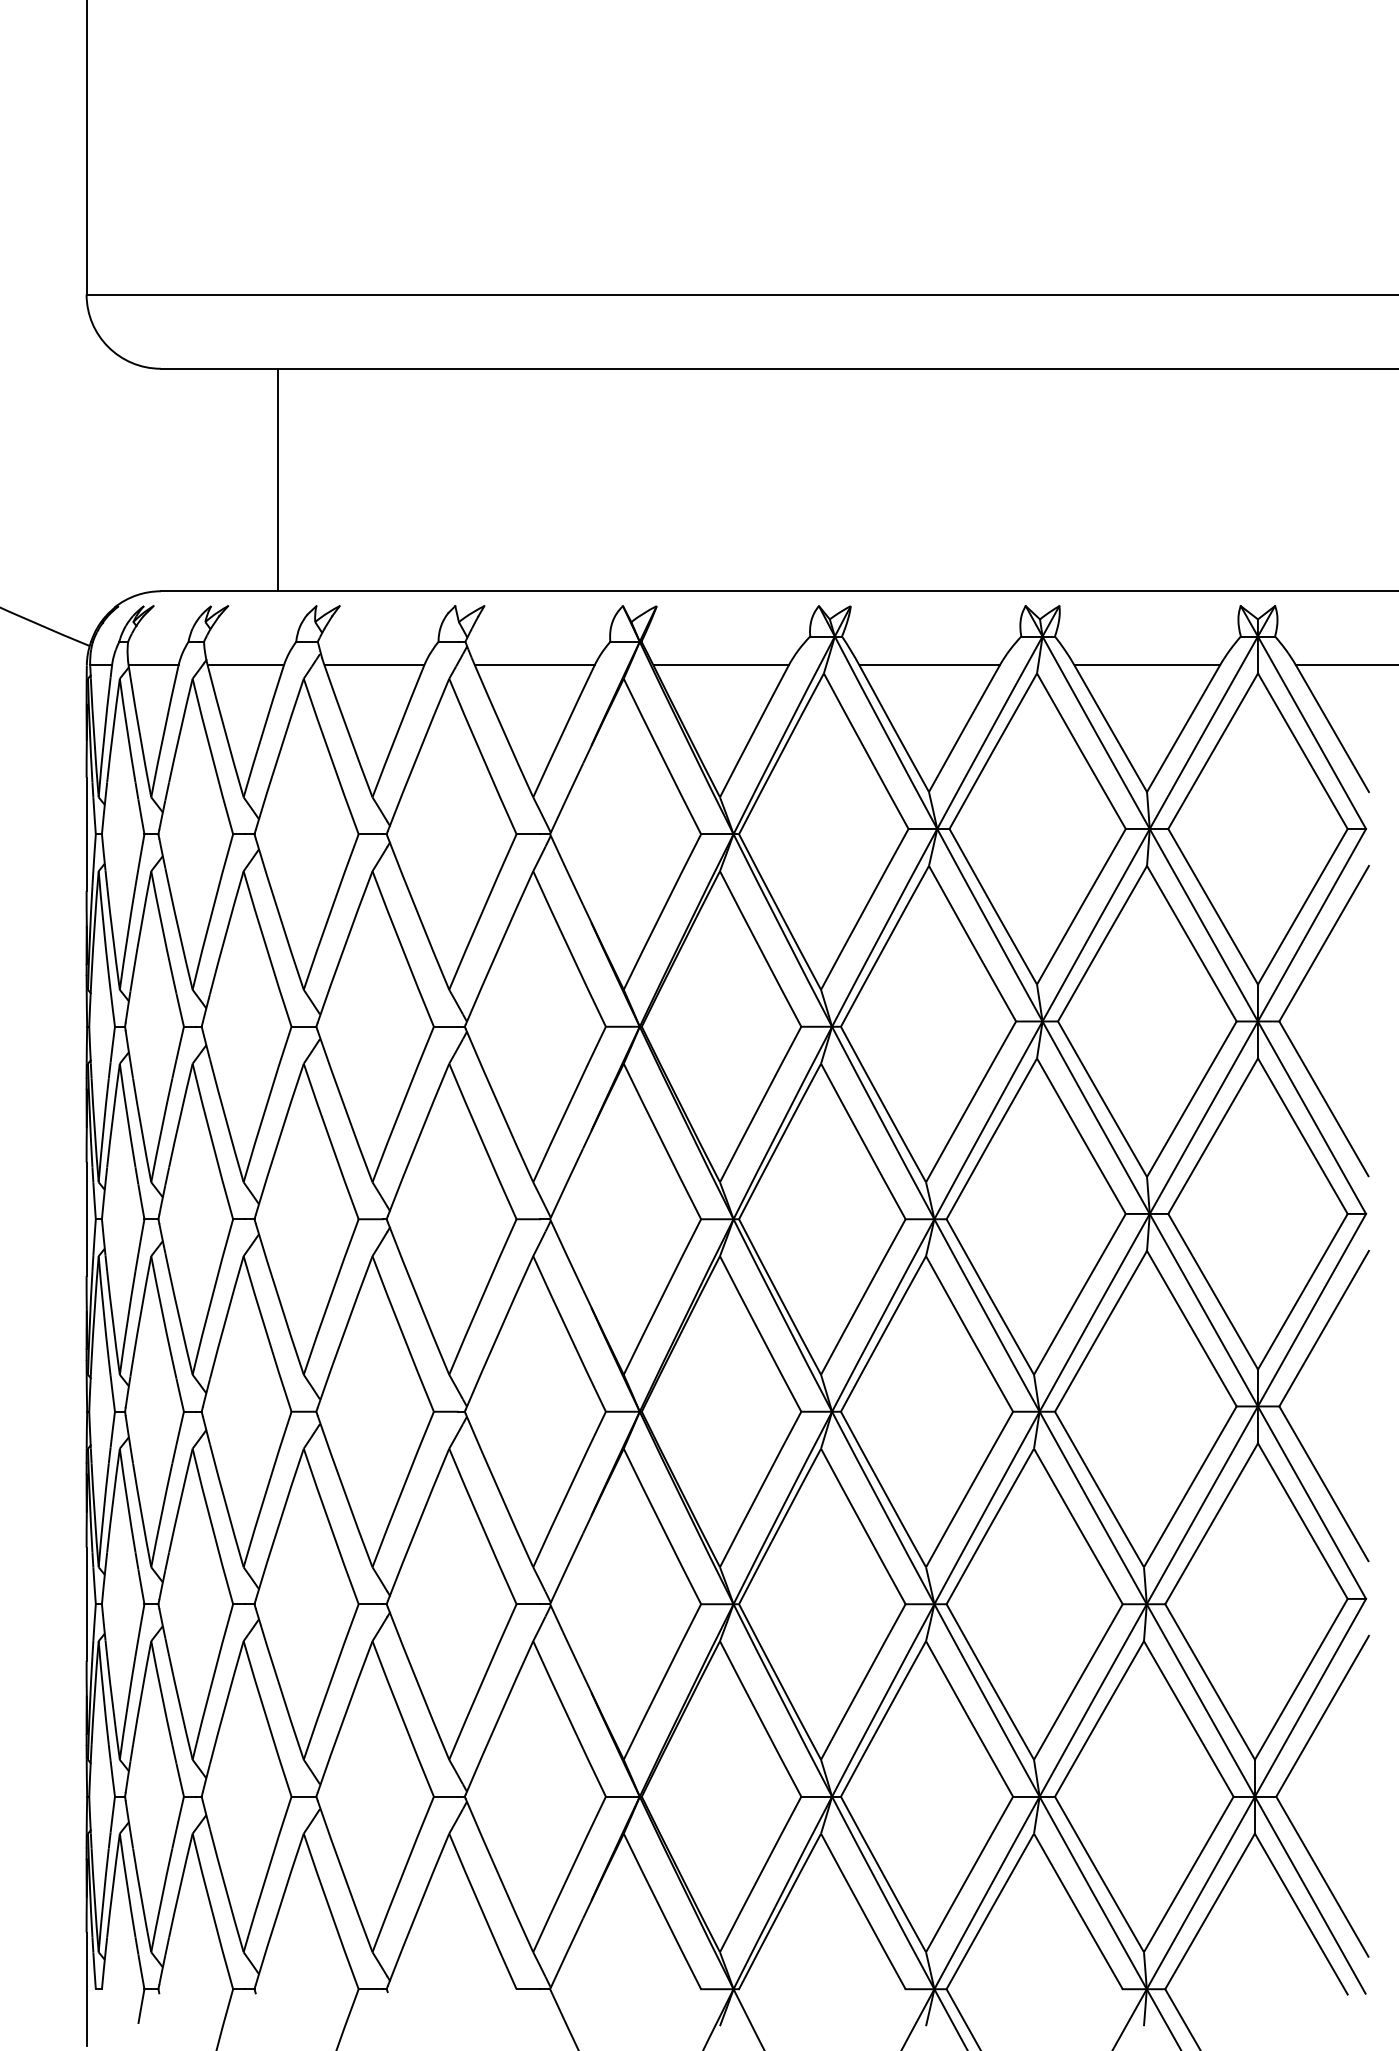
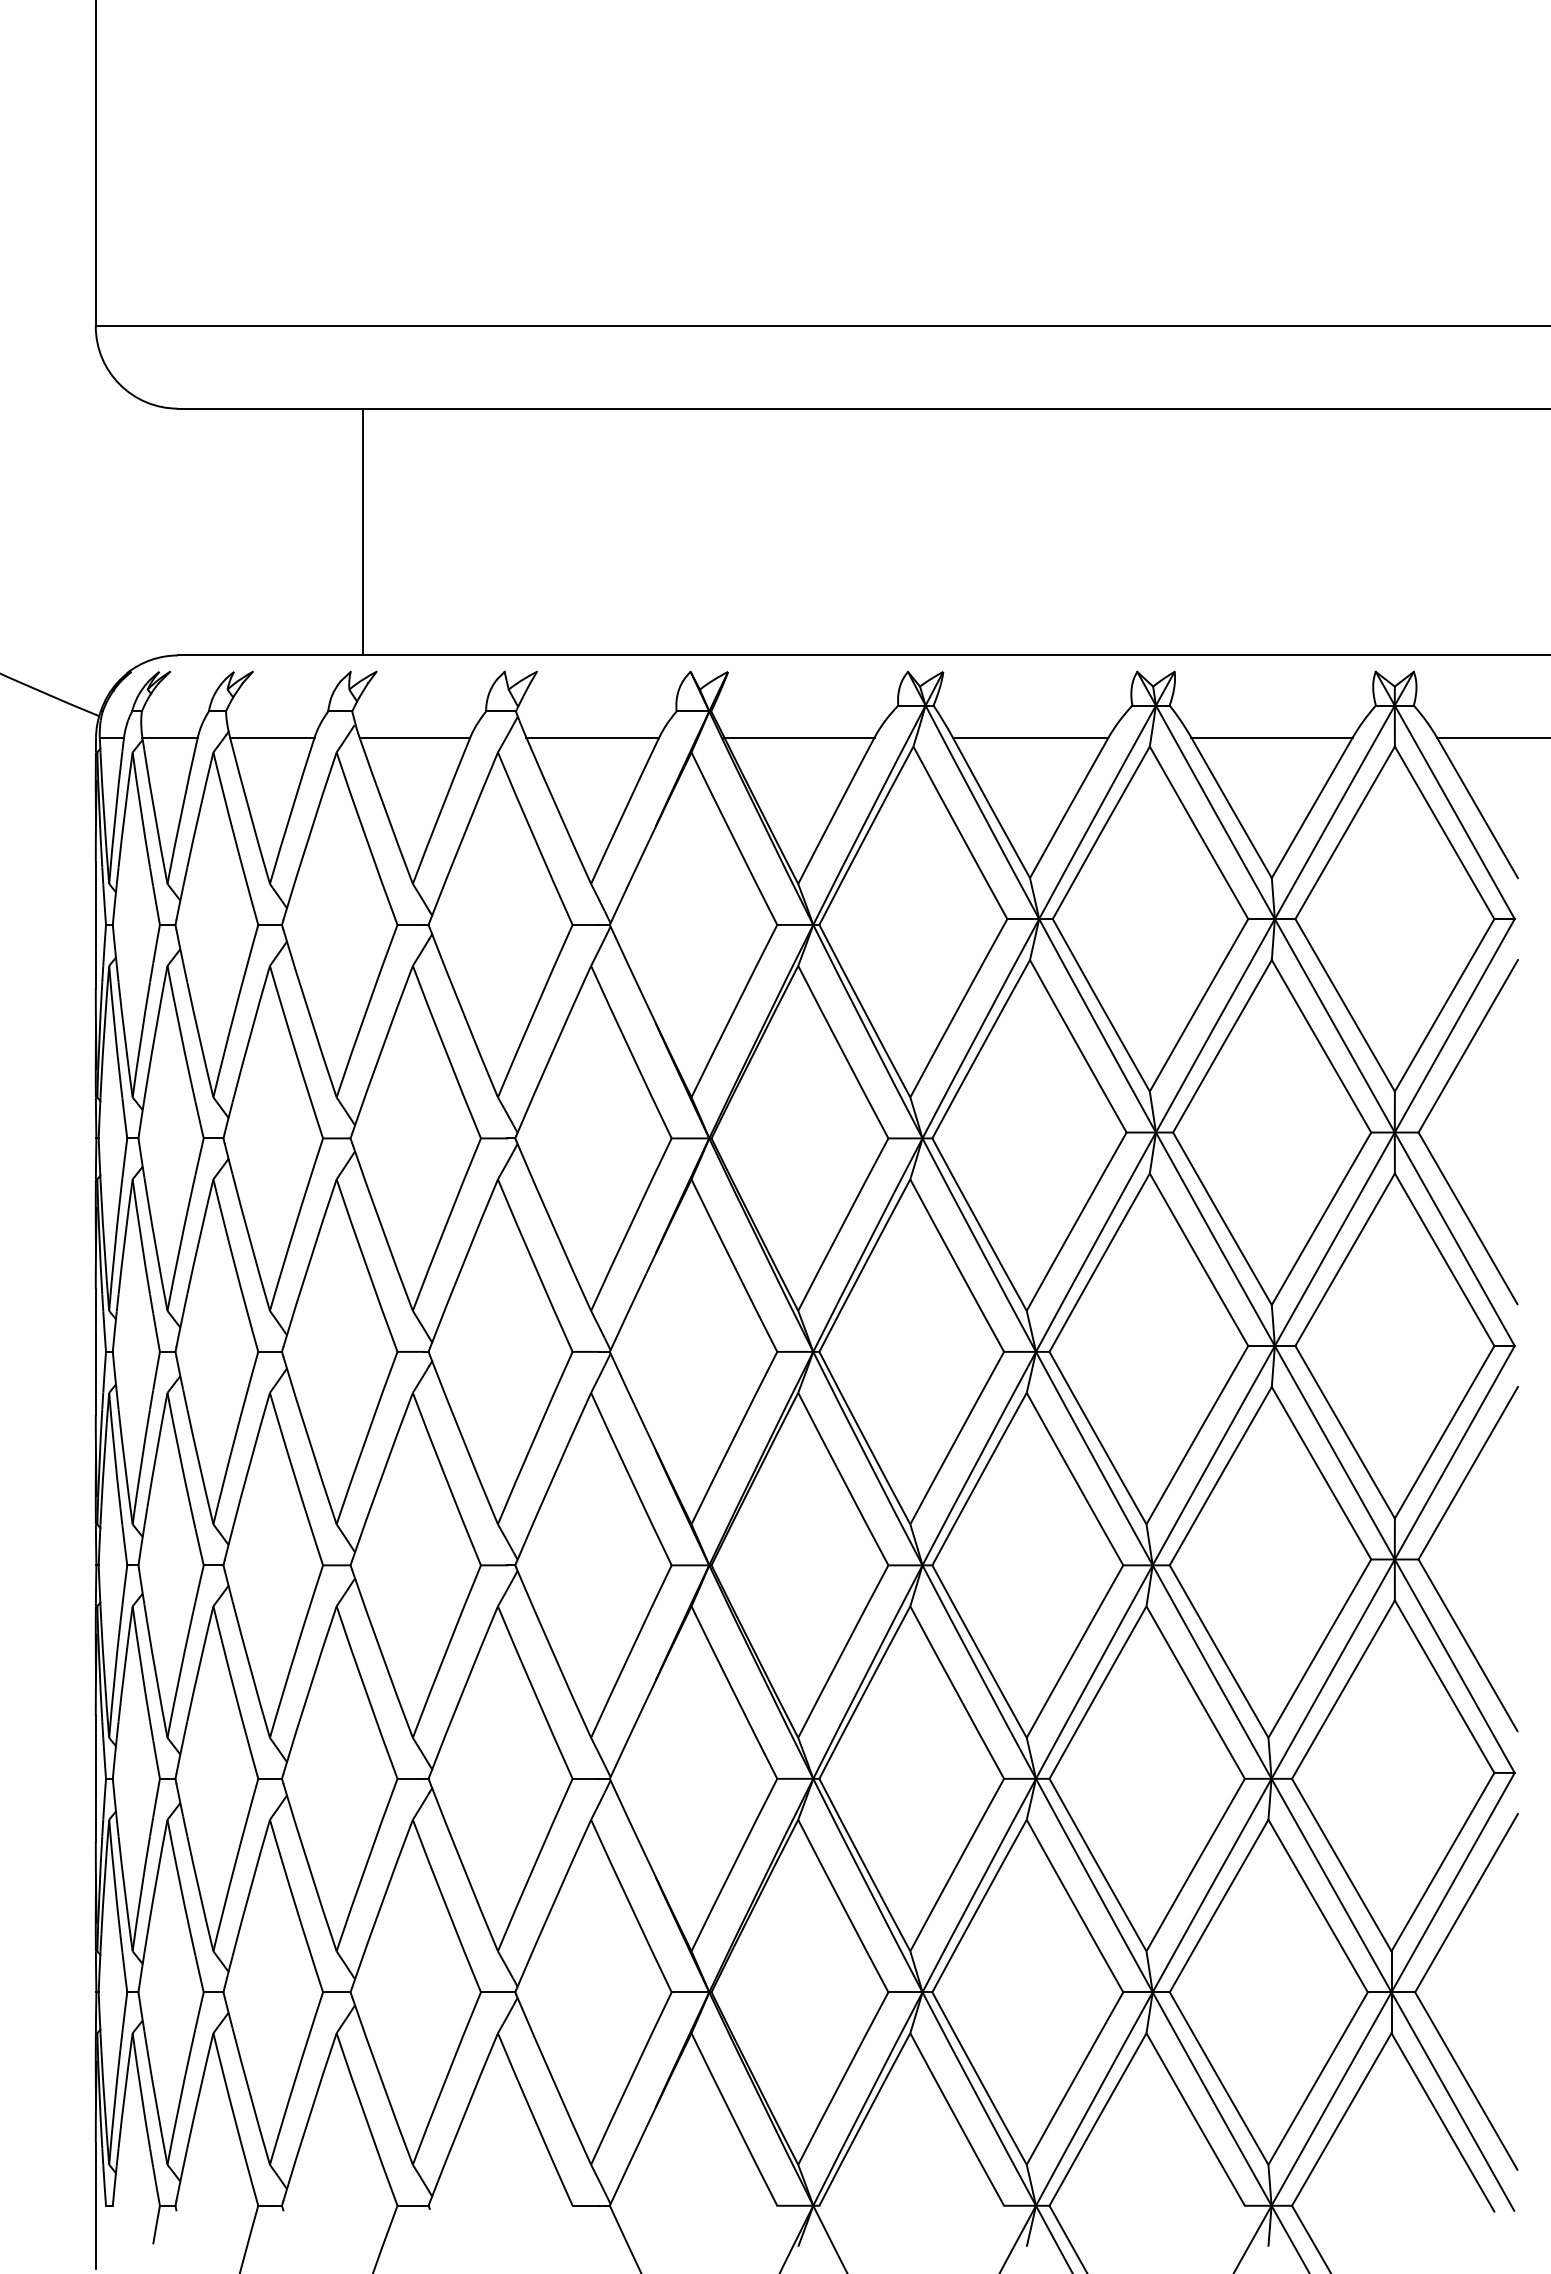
line: (278, 479) -> (363, 531), moved

